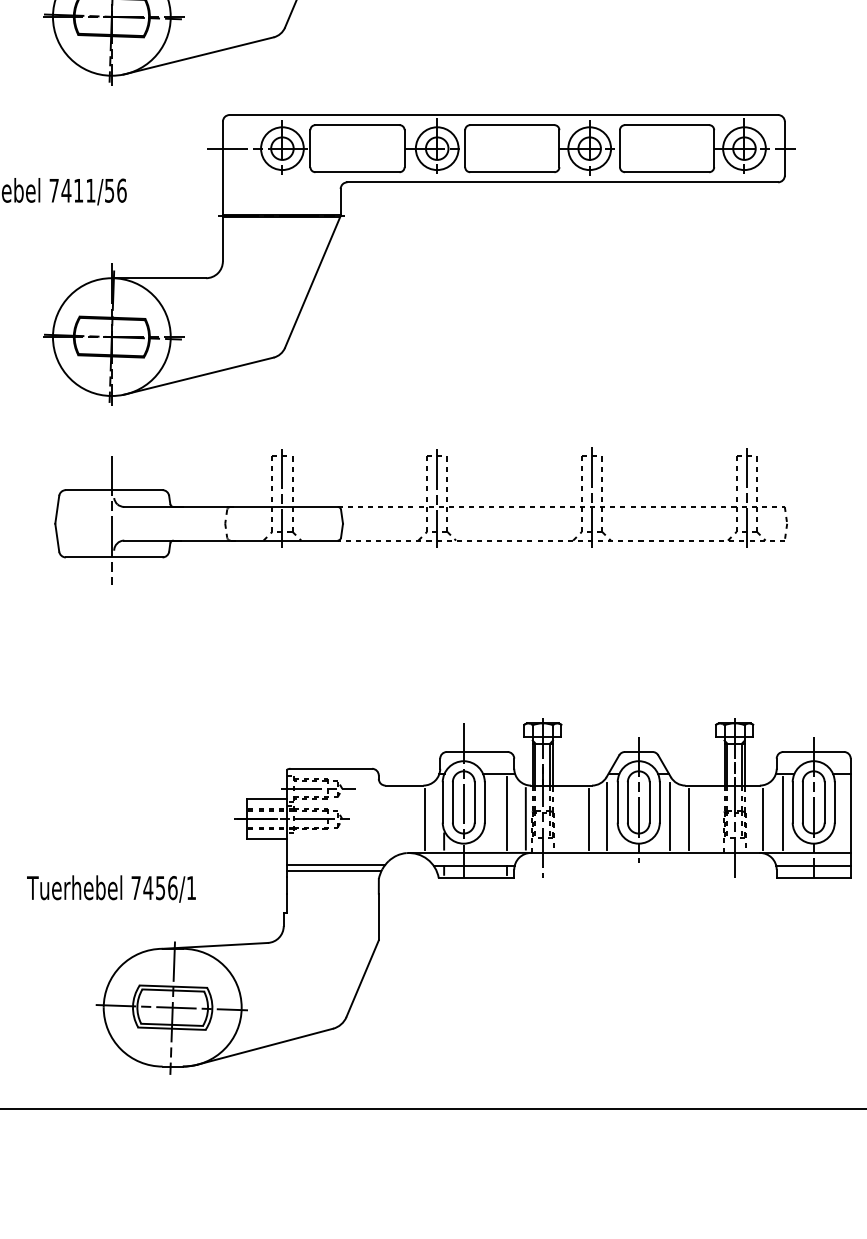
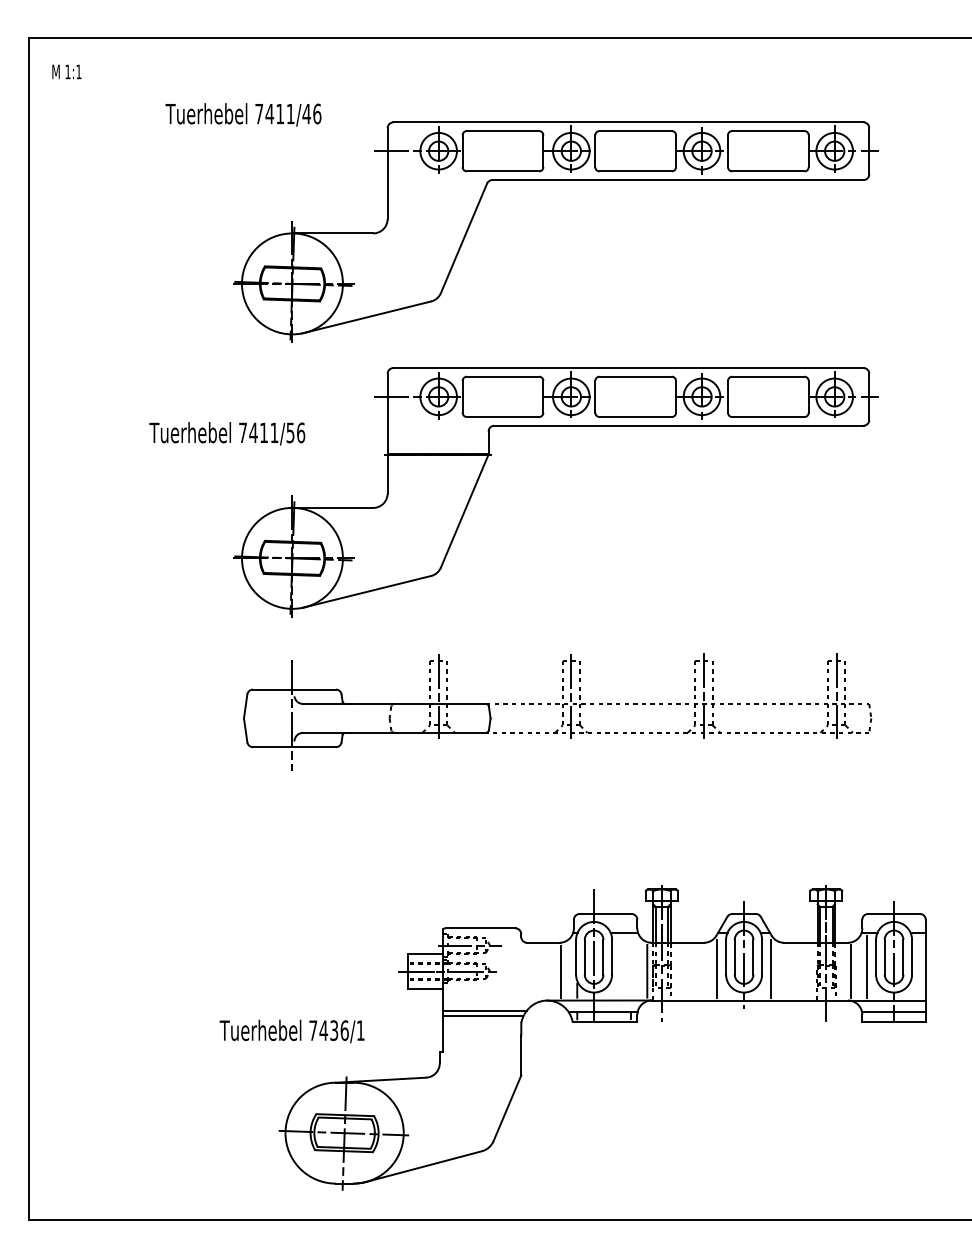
line: (507, 813) -> (631, 966), removed
line: (589, 819) -> (701, 971), removed
line: (689, 819) -> (787, 971), removed
text: (160, 887) -> (334, 1030), 7456/1 -> 7436/1

